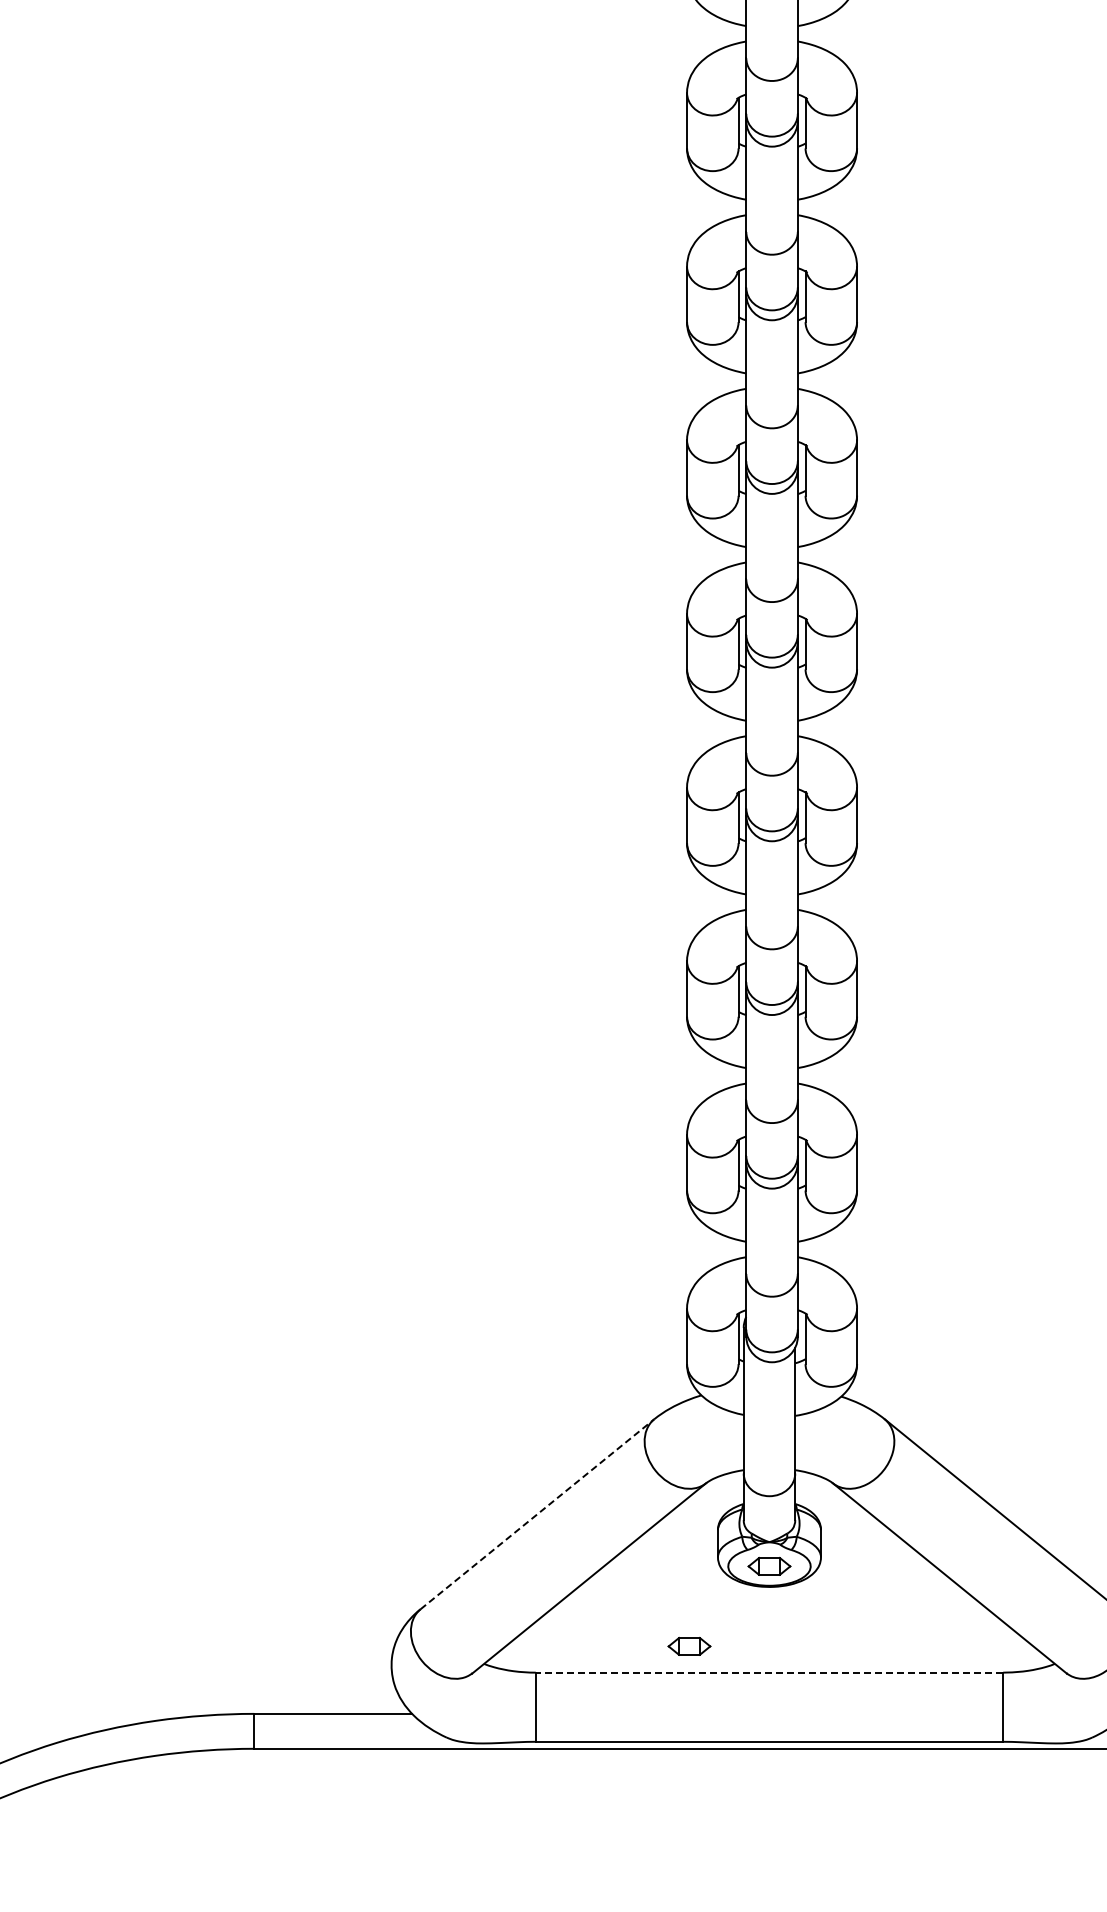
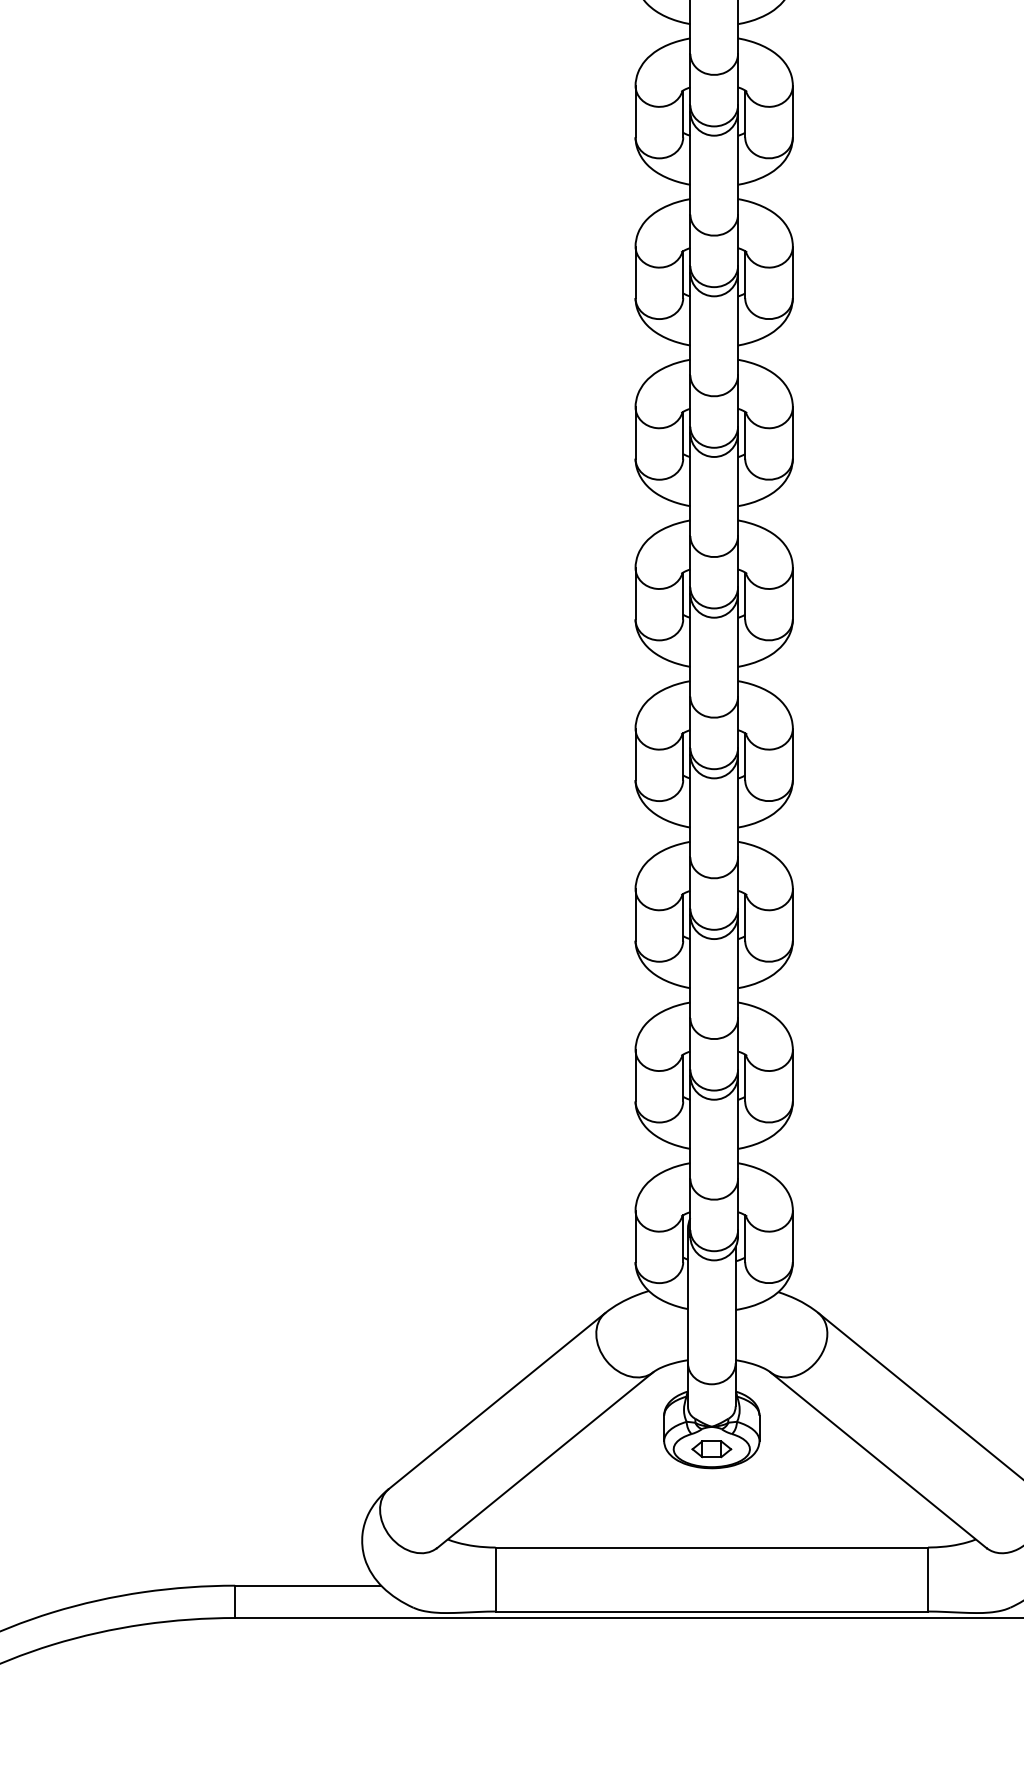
line: (537, 1514) -> (497, 1401), dashed -> solid
part: (689, 1645) -> (637, 1522), removed
line: (769, 1672) -> (711, 1547), dashed -> solid

